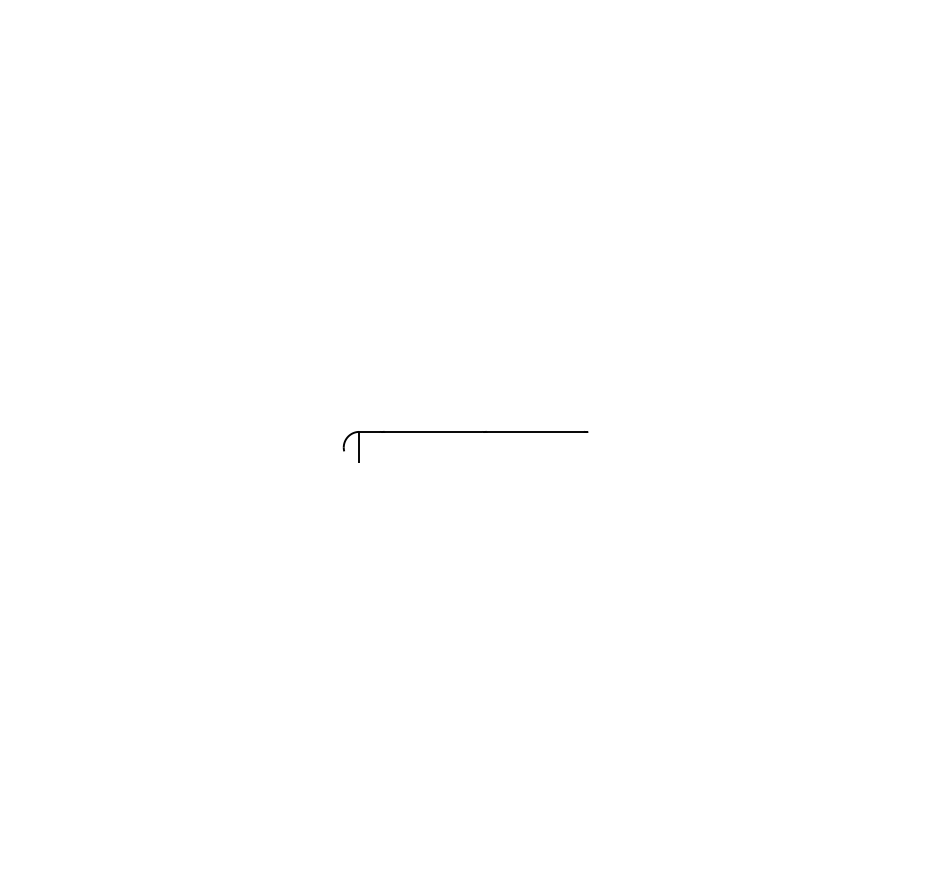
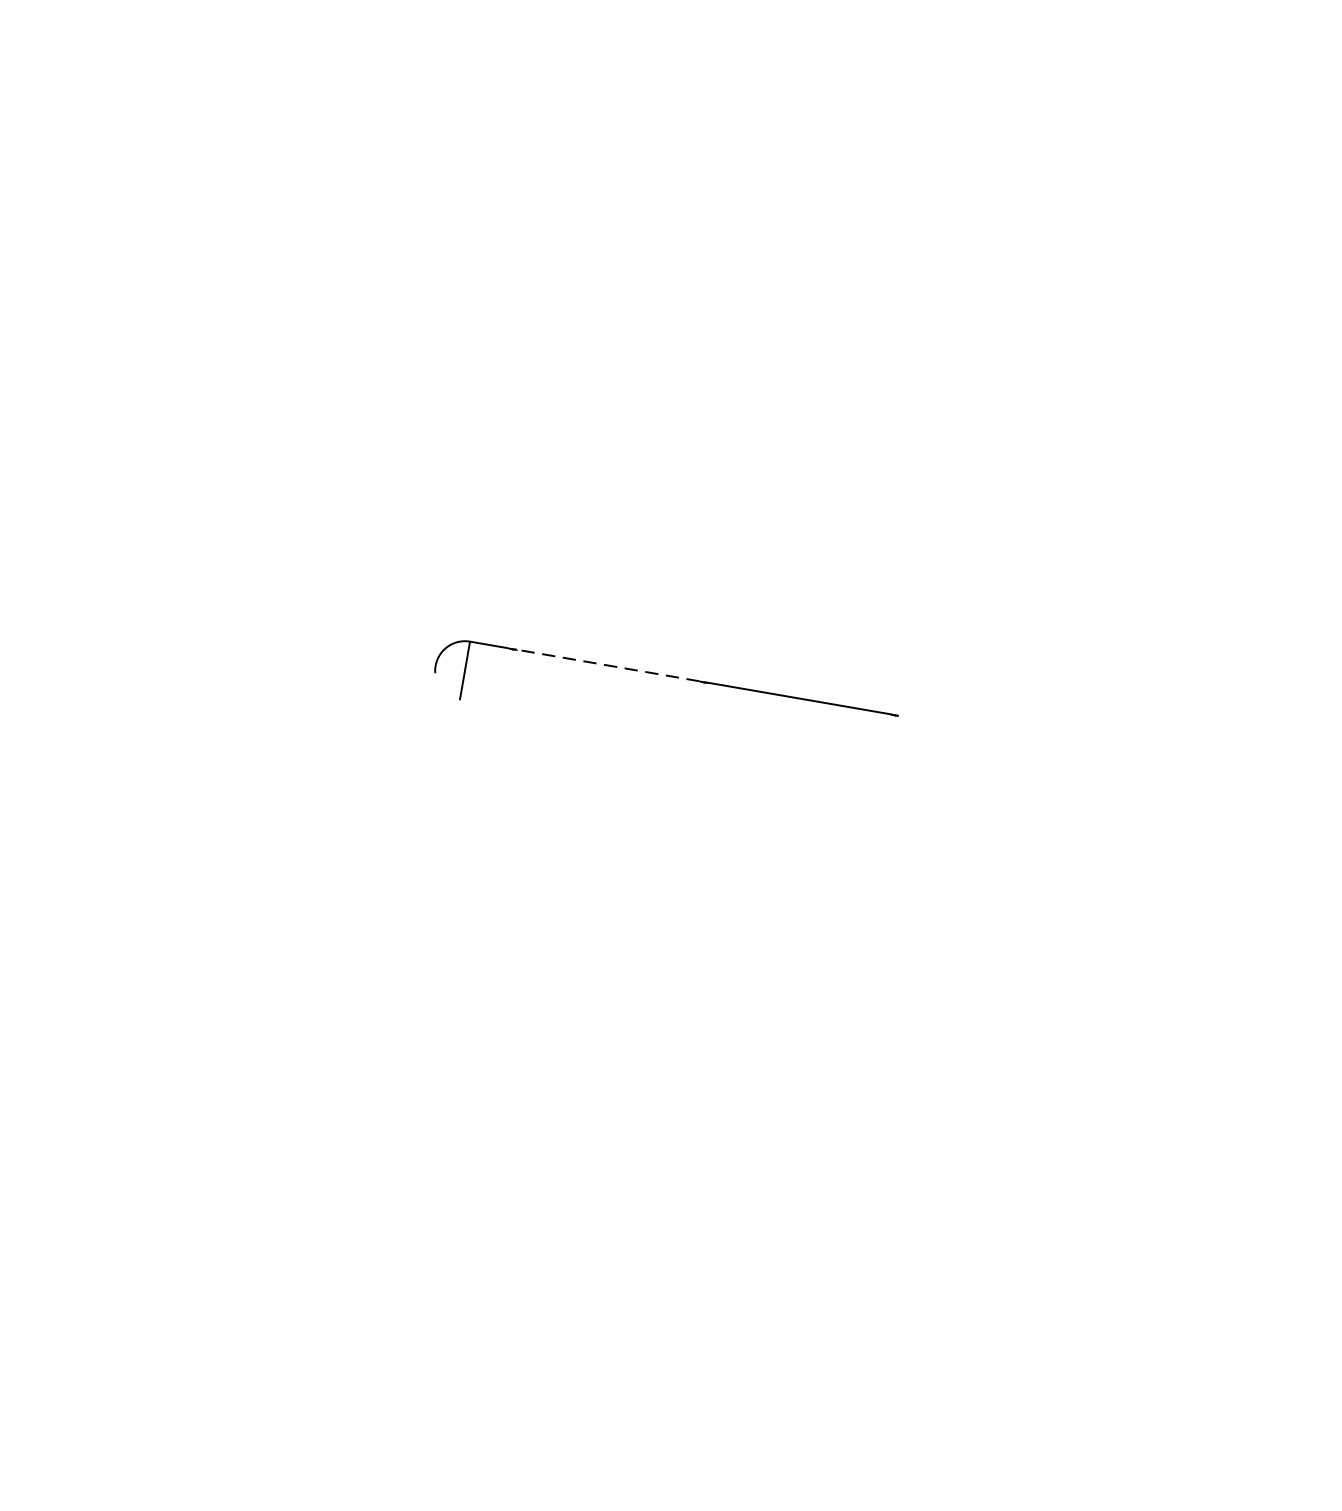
line: (433, 431) -> (608, 664), solid -> dashed

